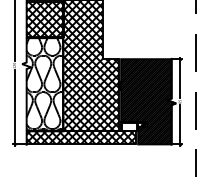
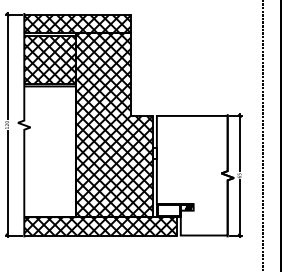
hatch: (44, 84) -> (49, 151), removed
hatch: (147, 101) -> (193, 175), removed

